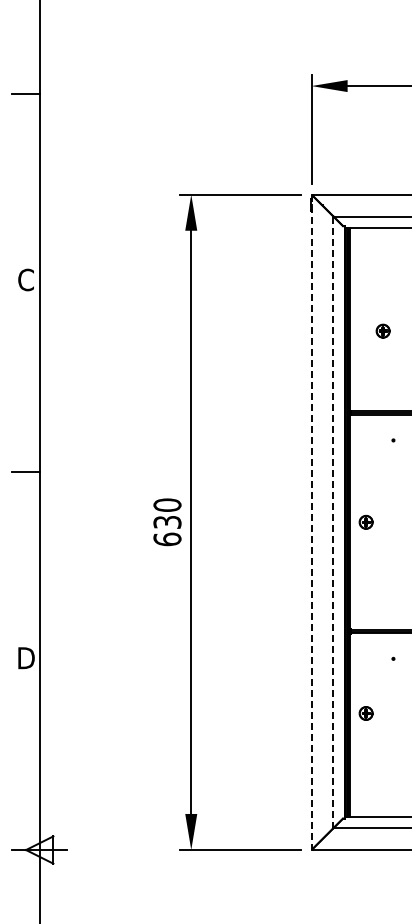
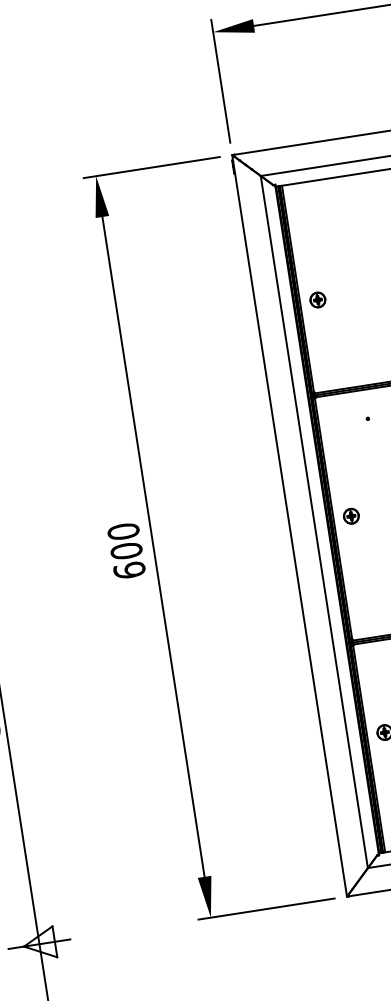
part: (382, 330) -> (317, 299), moved
text: (167, 522) -> (126, 551), 630 -> 600
line: (311, 522) -> (289, 526), dashed -> solid
line: (333, 522) -> (314, 522), dashed -> solid

